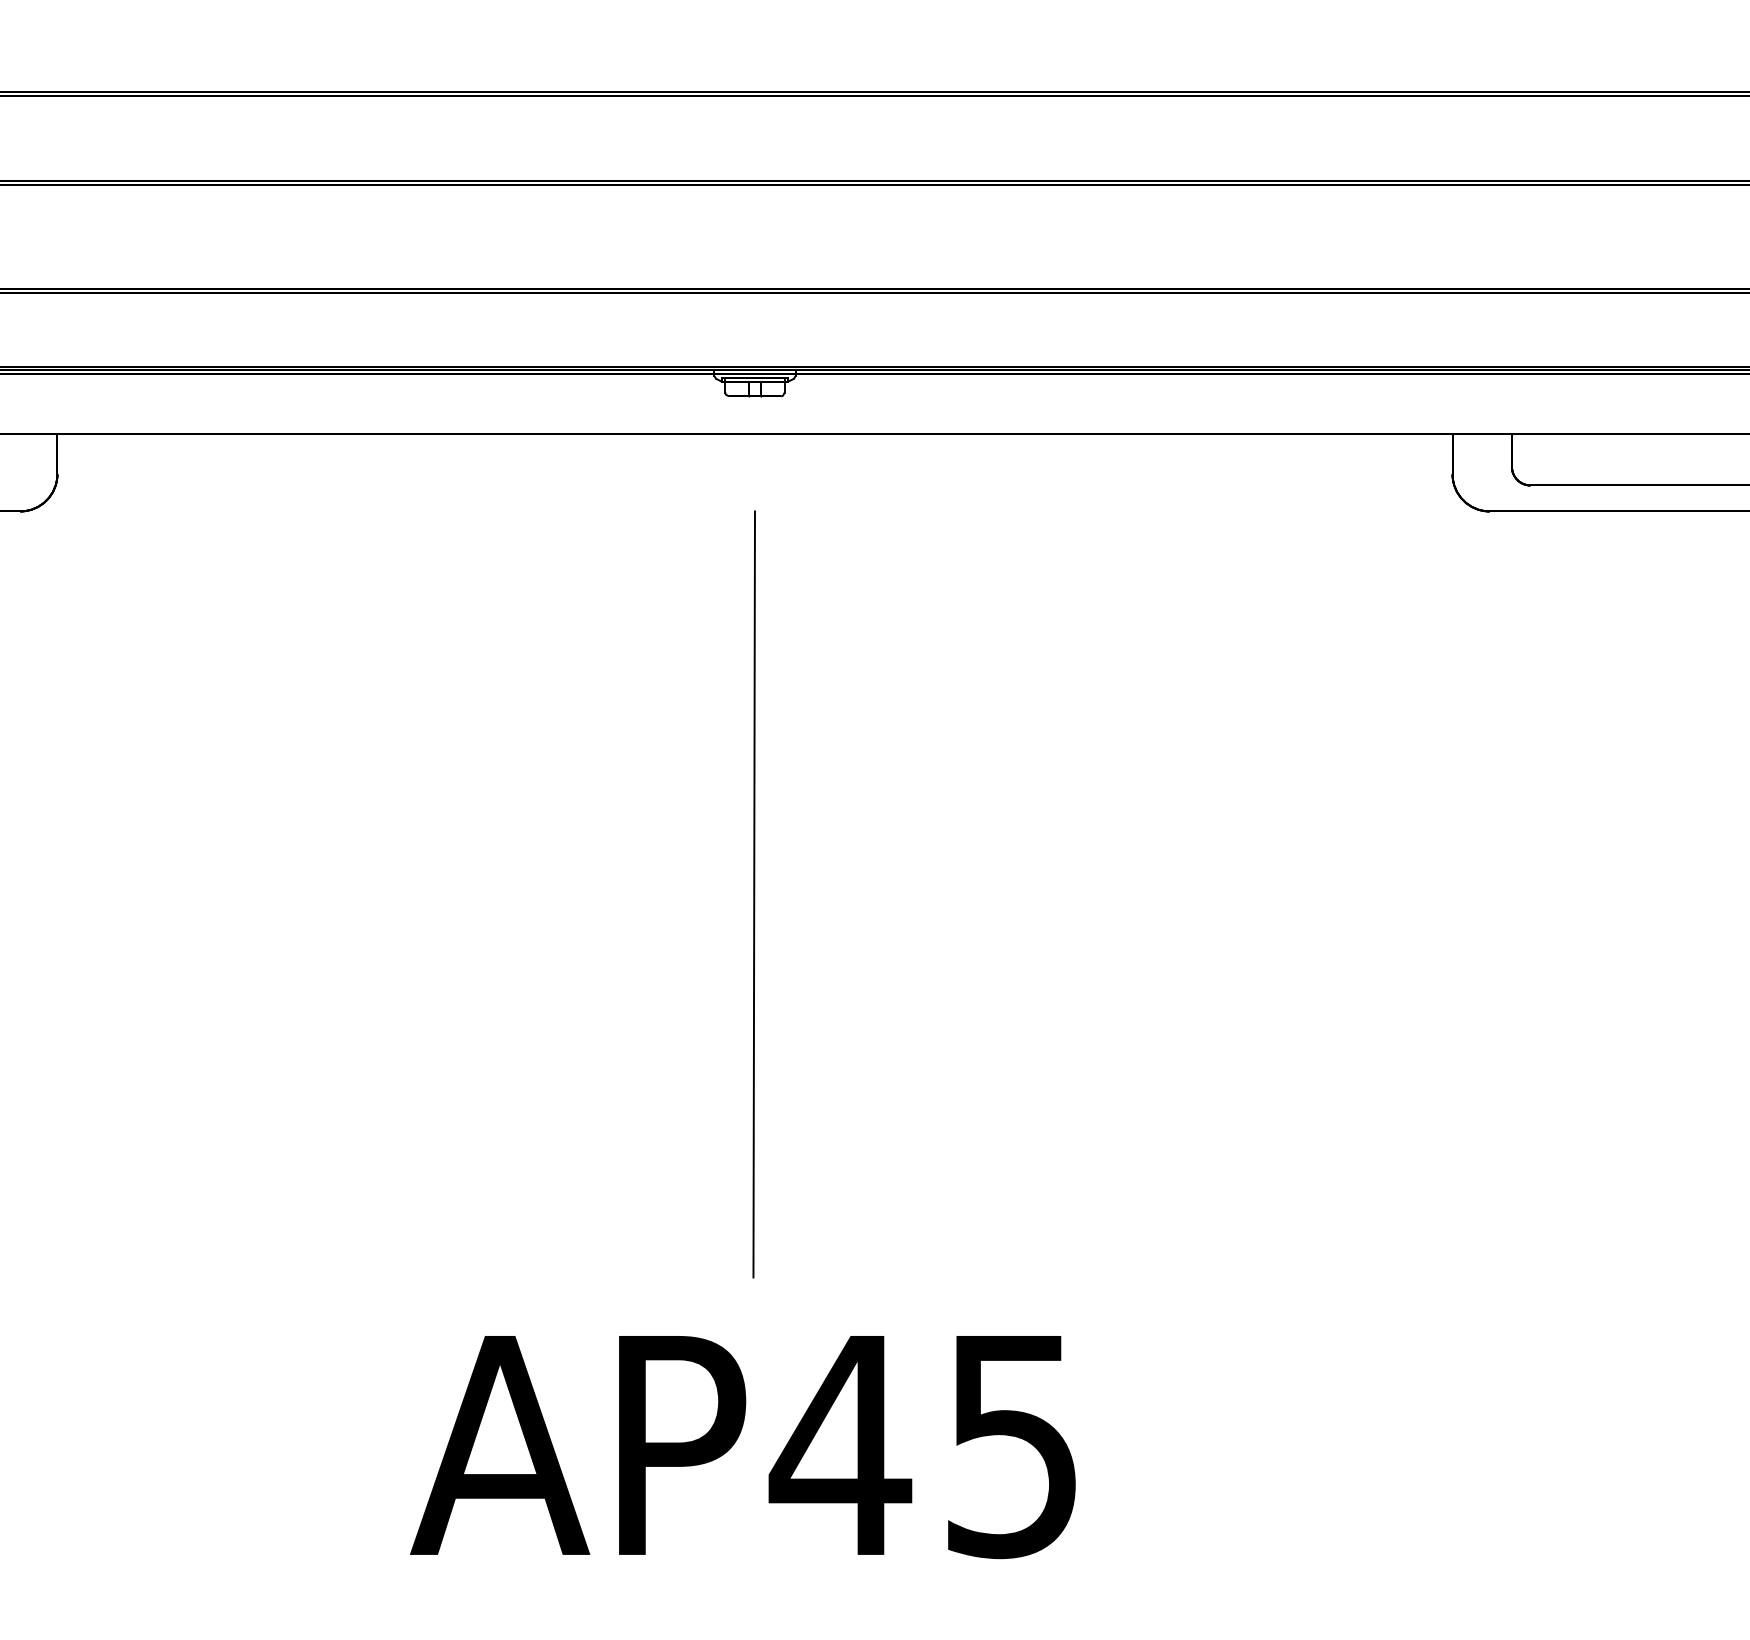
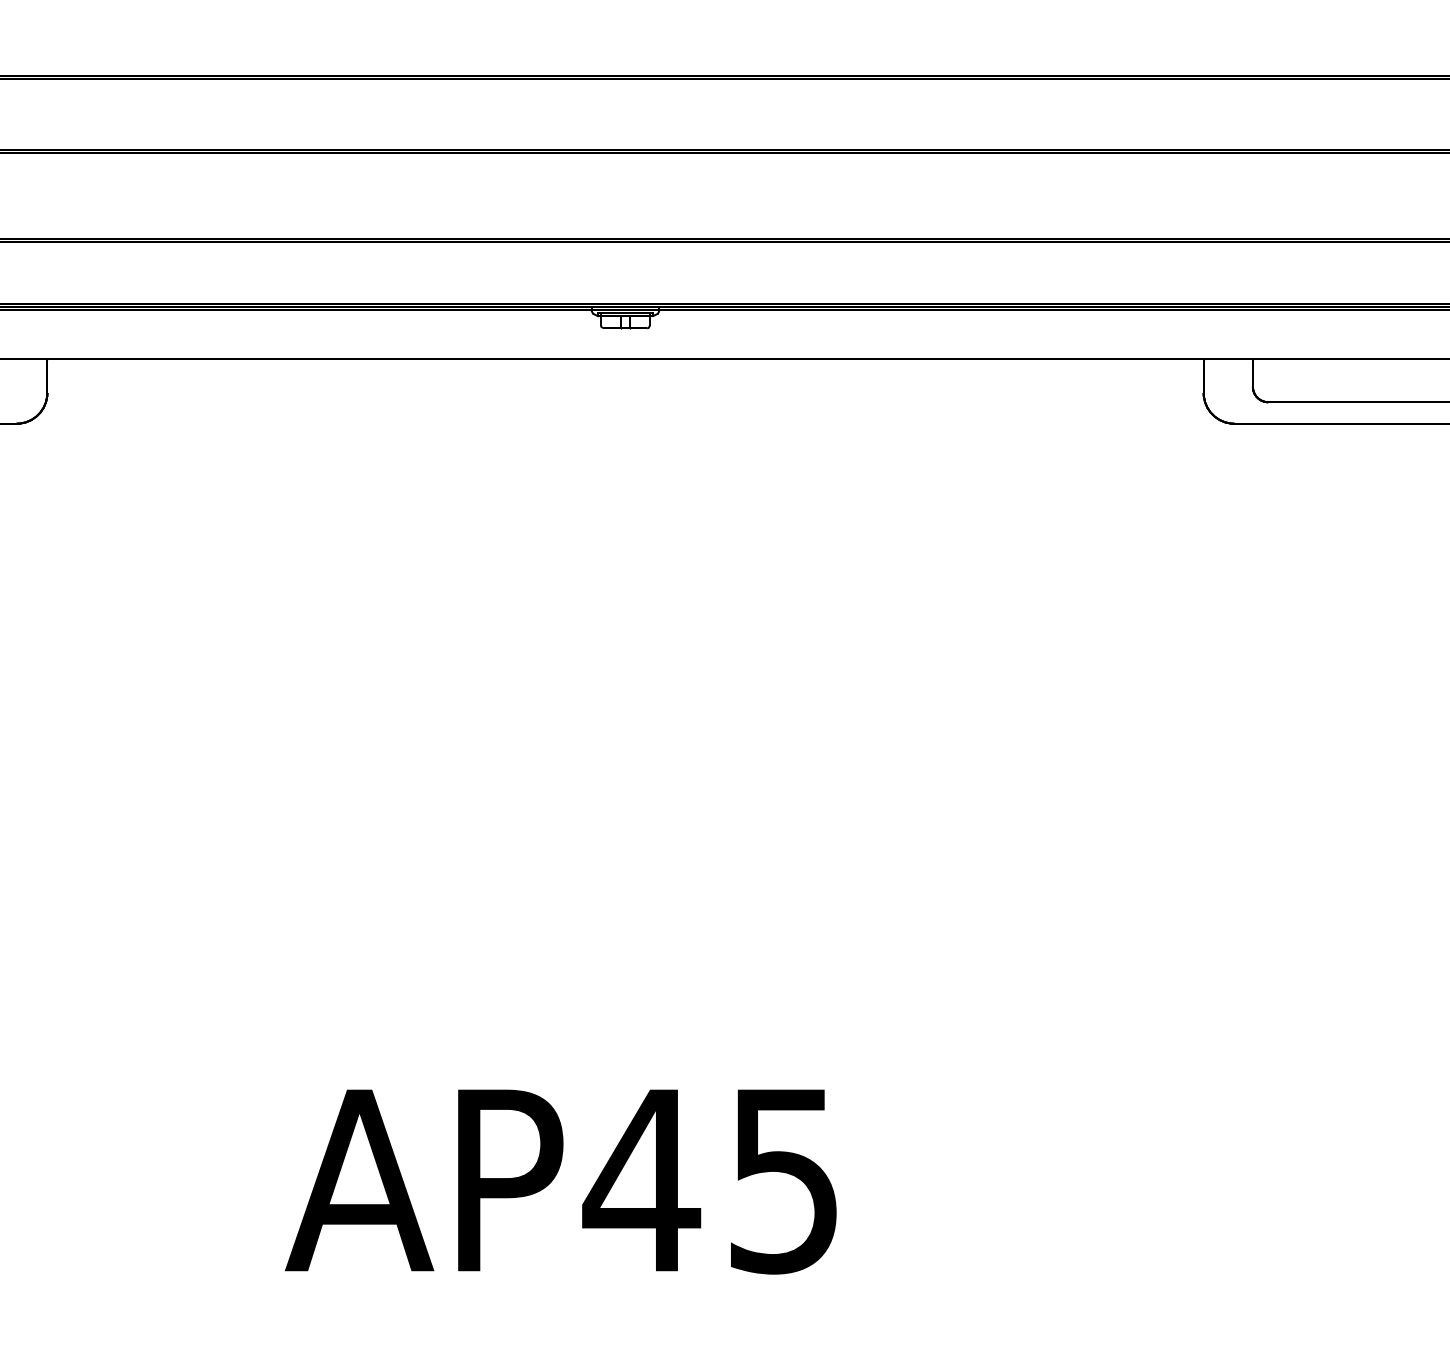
line: (753, 894) -> (624, 741), removed
text: (742, 1447) -> (560, 1182), moved

